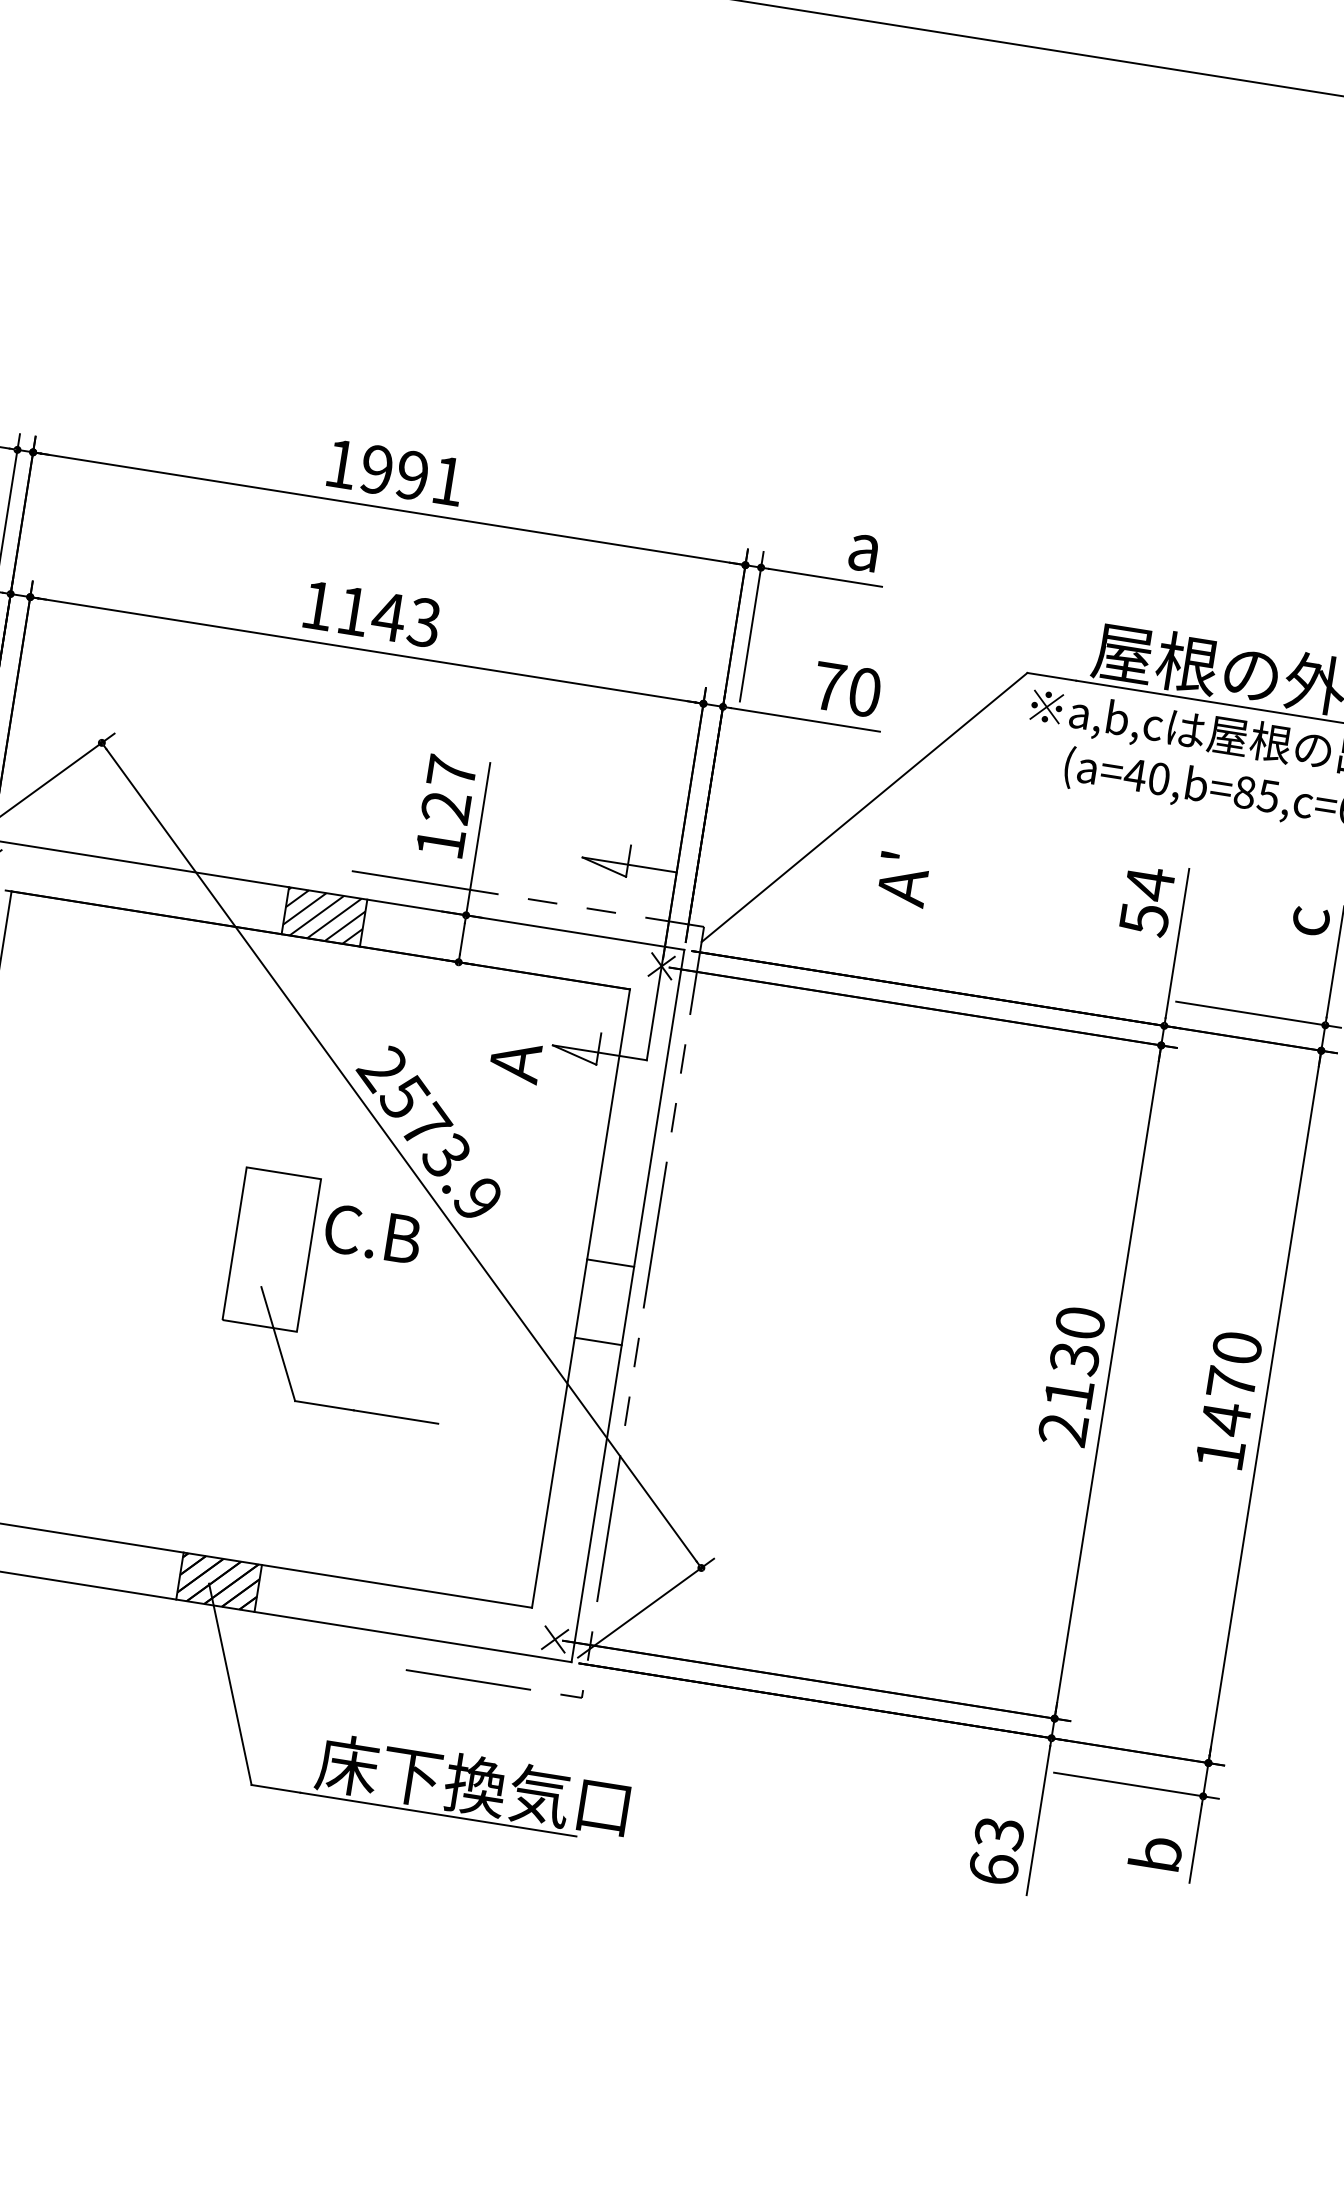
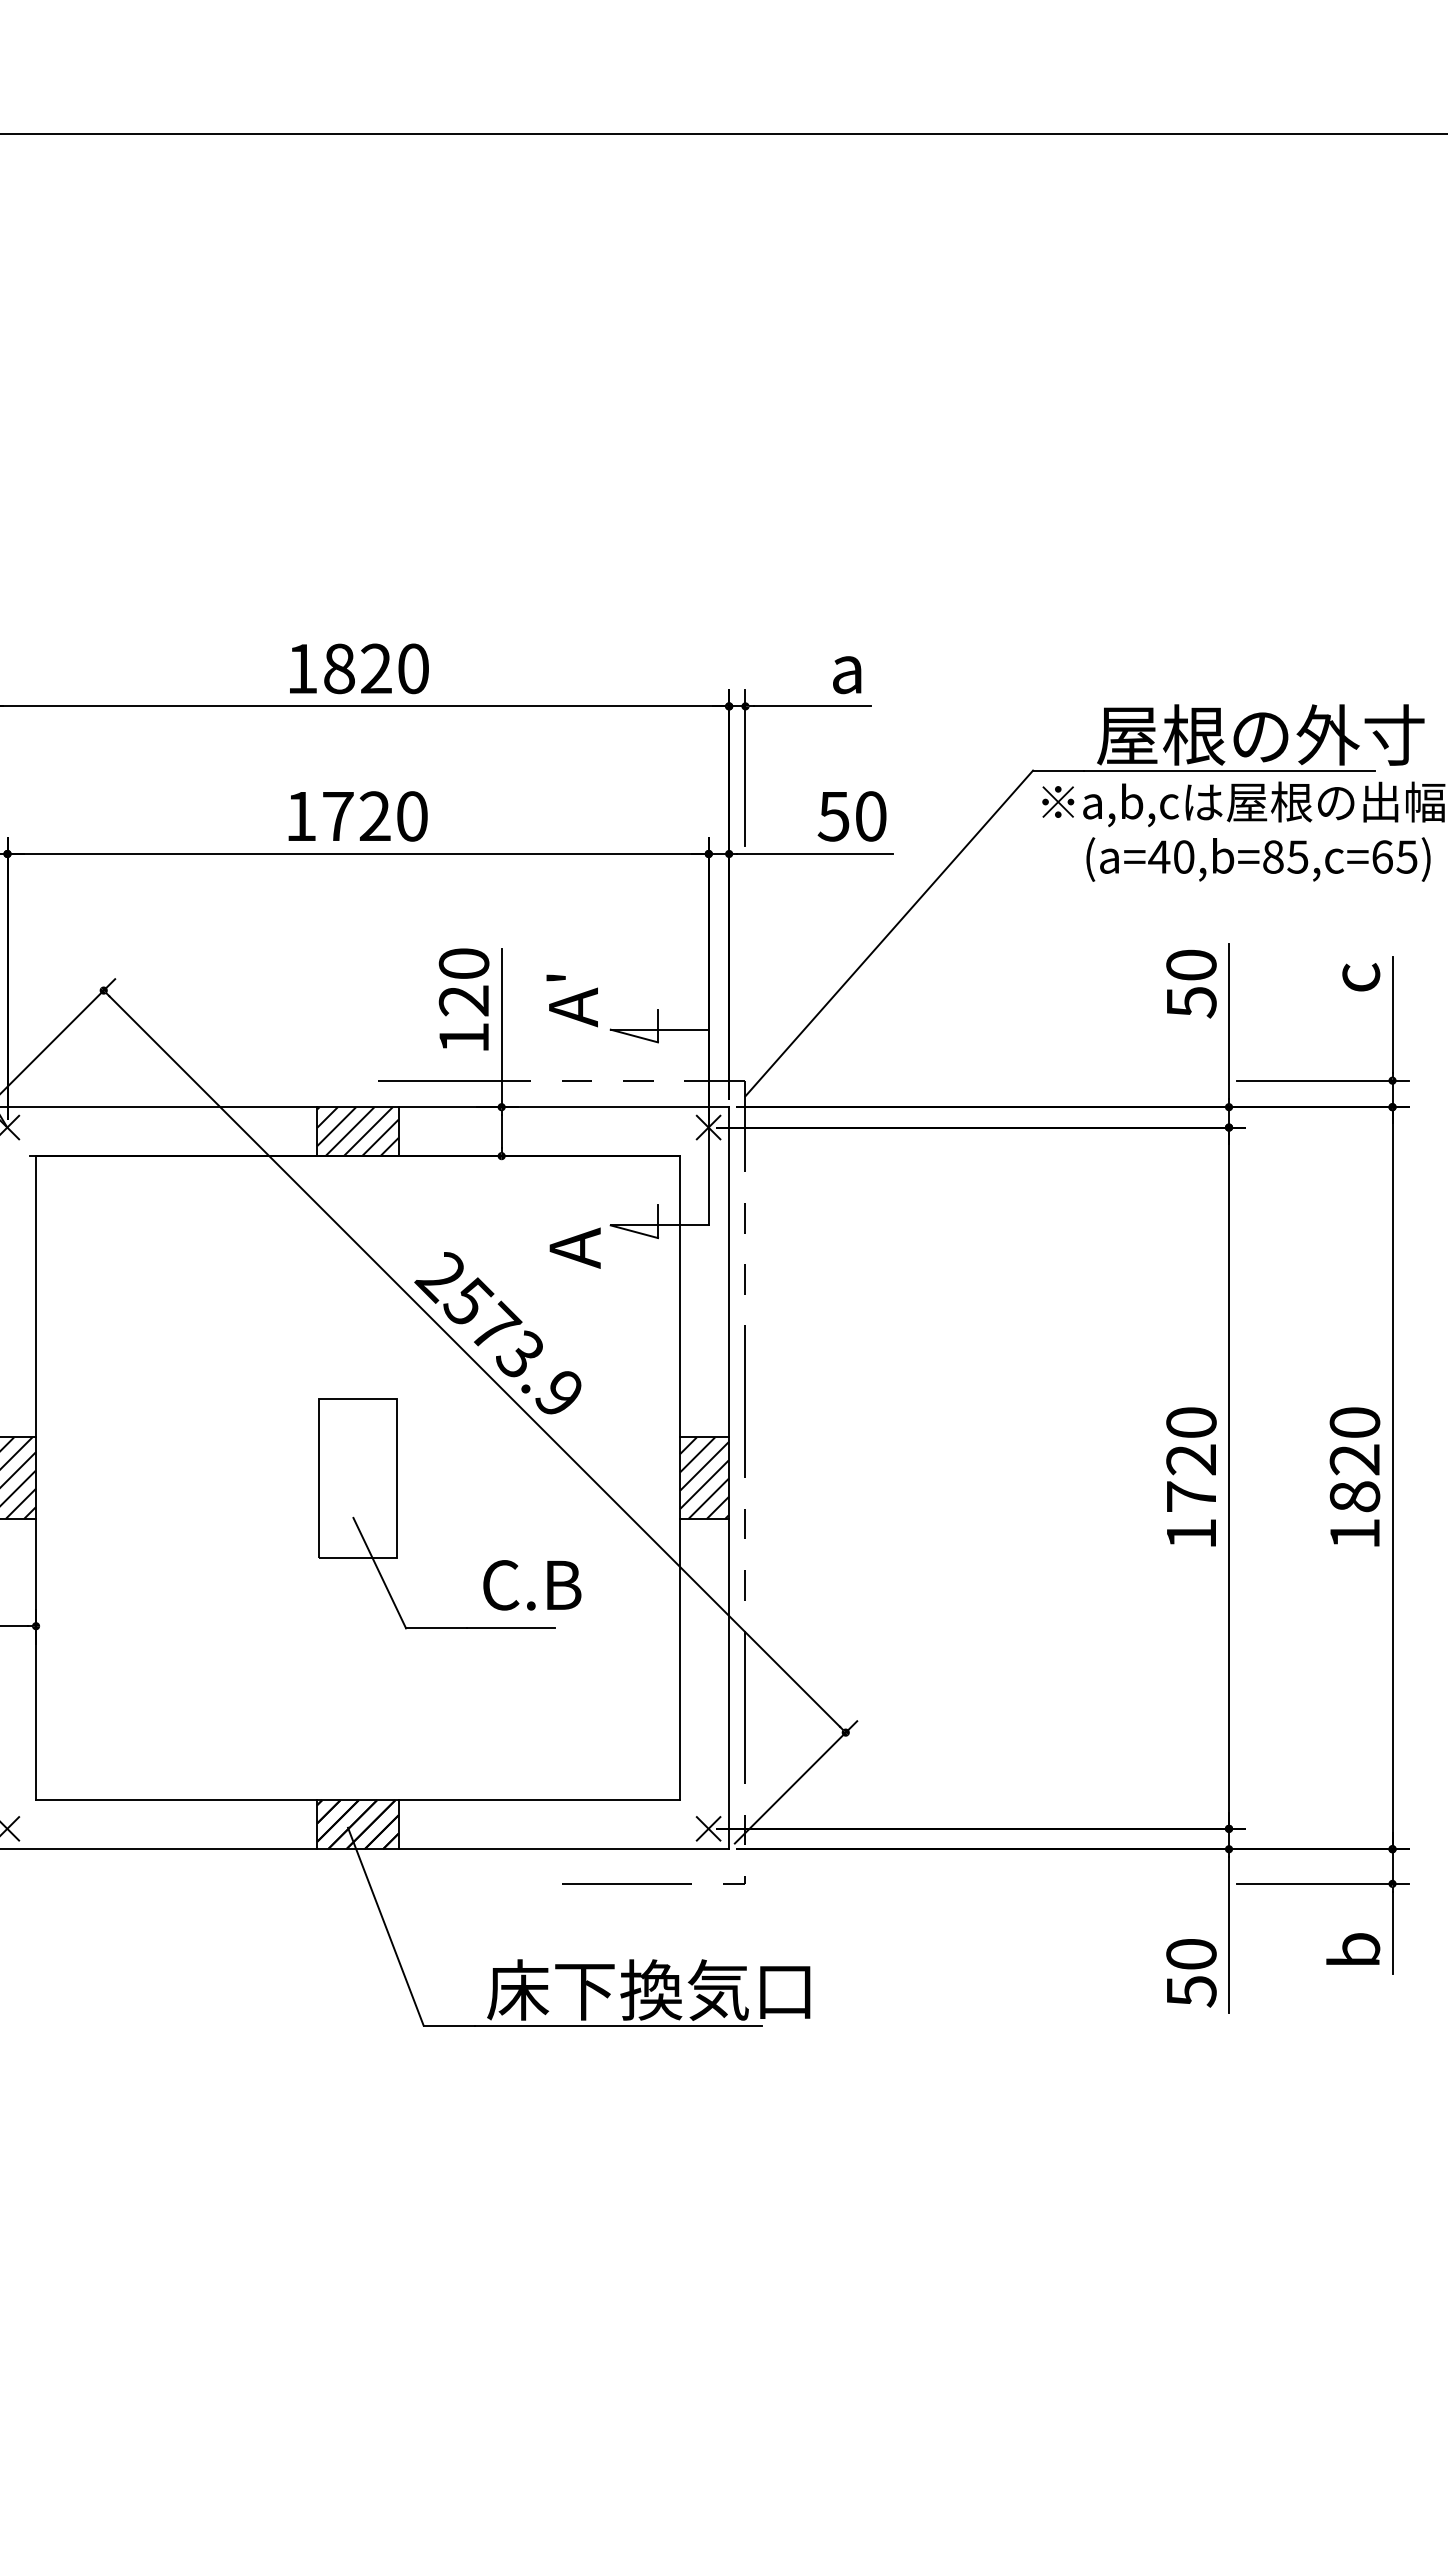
text: (412, 475) -> (376, 668), 1991 -> 1820
text: (389, 617) -> (375, 816), 1143 -> 1720
text: (828, 686) -> (833, 816), 70 -> 50
text: (451, 771) -> (463, 963), 127 -> 120
text: (901, 879) -> (571, 1000), moved
text: (1149, 884) -> (1191, 965), 54 -> 50
text: (373, 1234) -> (532, 1585), moved
hatch: (604, 1301) -> (704, 1477), added
text: (1069, 1393) -> (1191, 1496), 2130 -> 1720
text: (1228, 1401) -> (1354, 1478), 1470 -> 1820
text: (996, 1851) -> (1191, 1973), 63 -> 50

